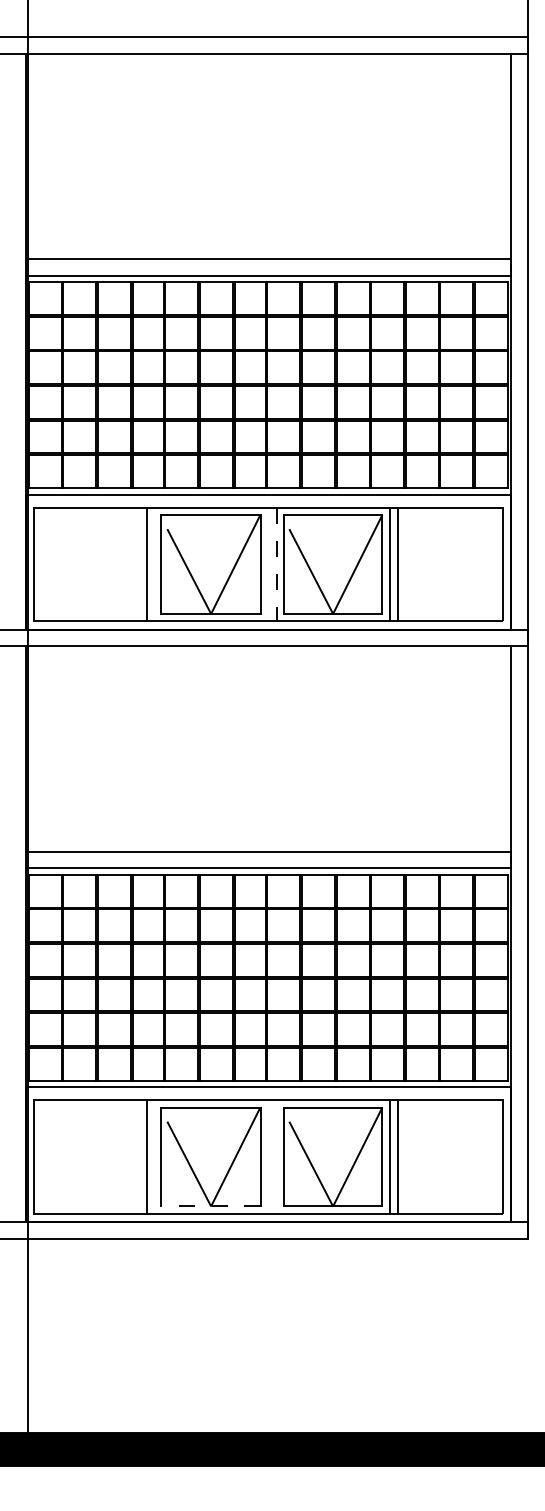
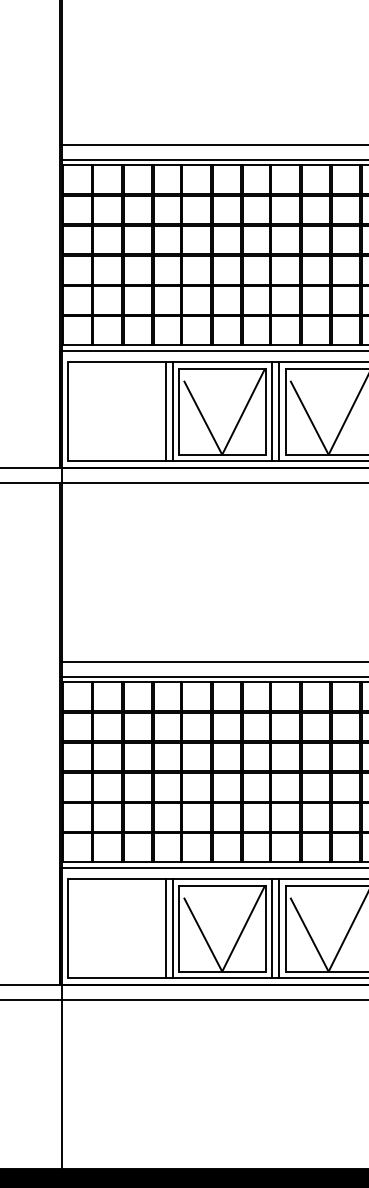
line: (155, 564) -> (173, 411), added
line: (268, 564) -> (272, 411), added
line: (276, 564) -> (279, 411), dashed -> solid
line: (155, 1156) -> (173, 928), added
line: (268, 1156) -> (272, 928), added
line: (276, 1156) -> (279, 928), added
line: (211, 1206) -> (222, 971), dashed -> solid

